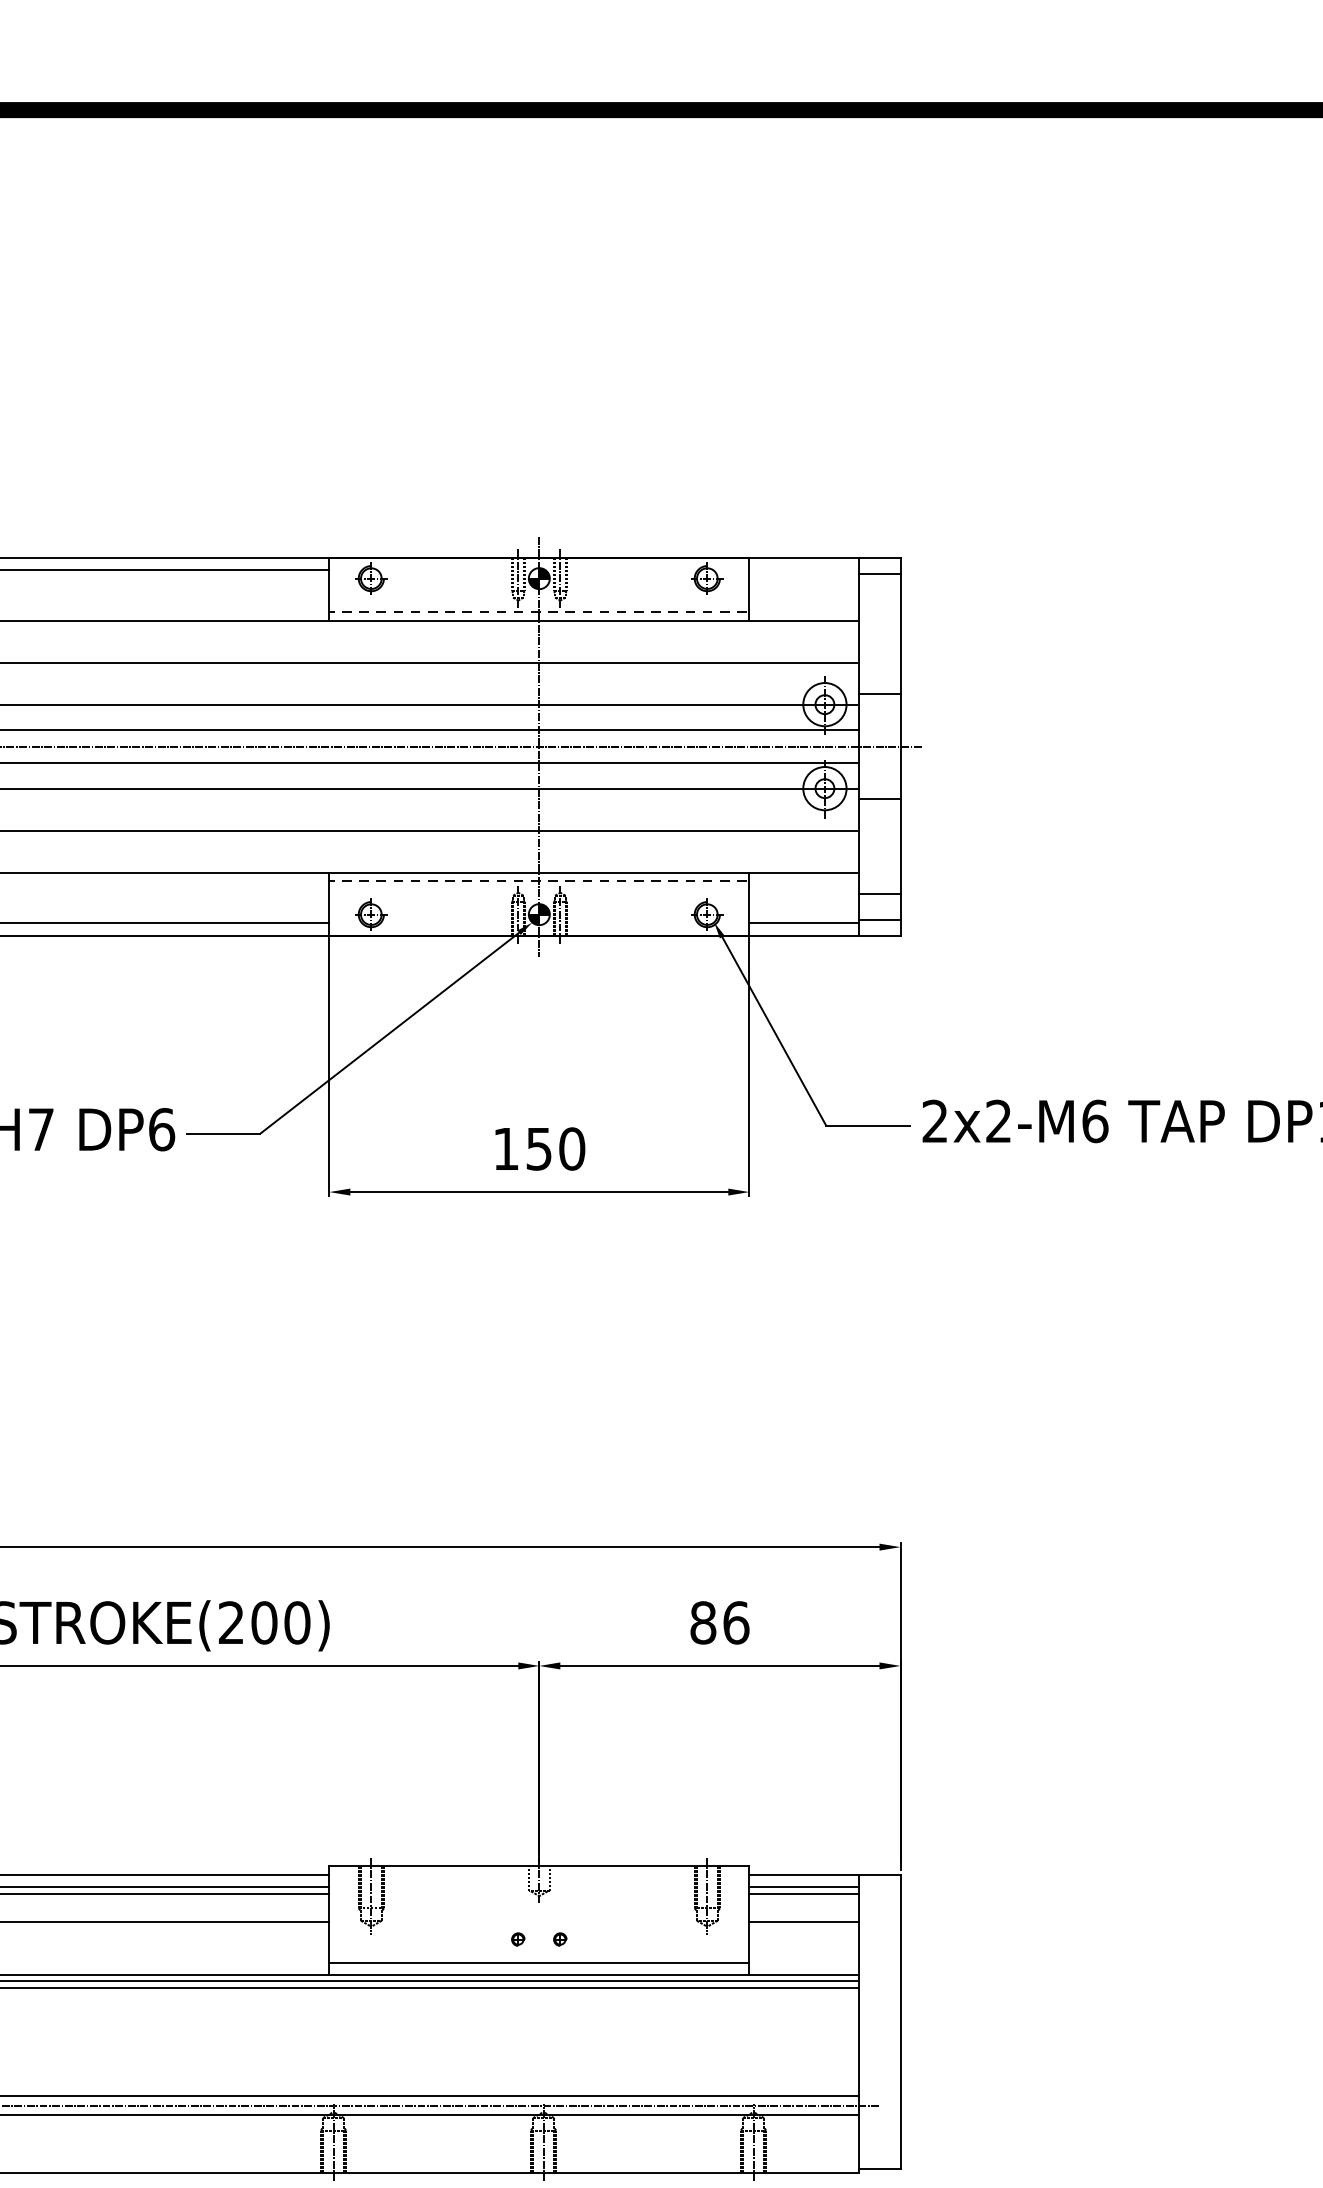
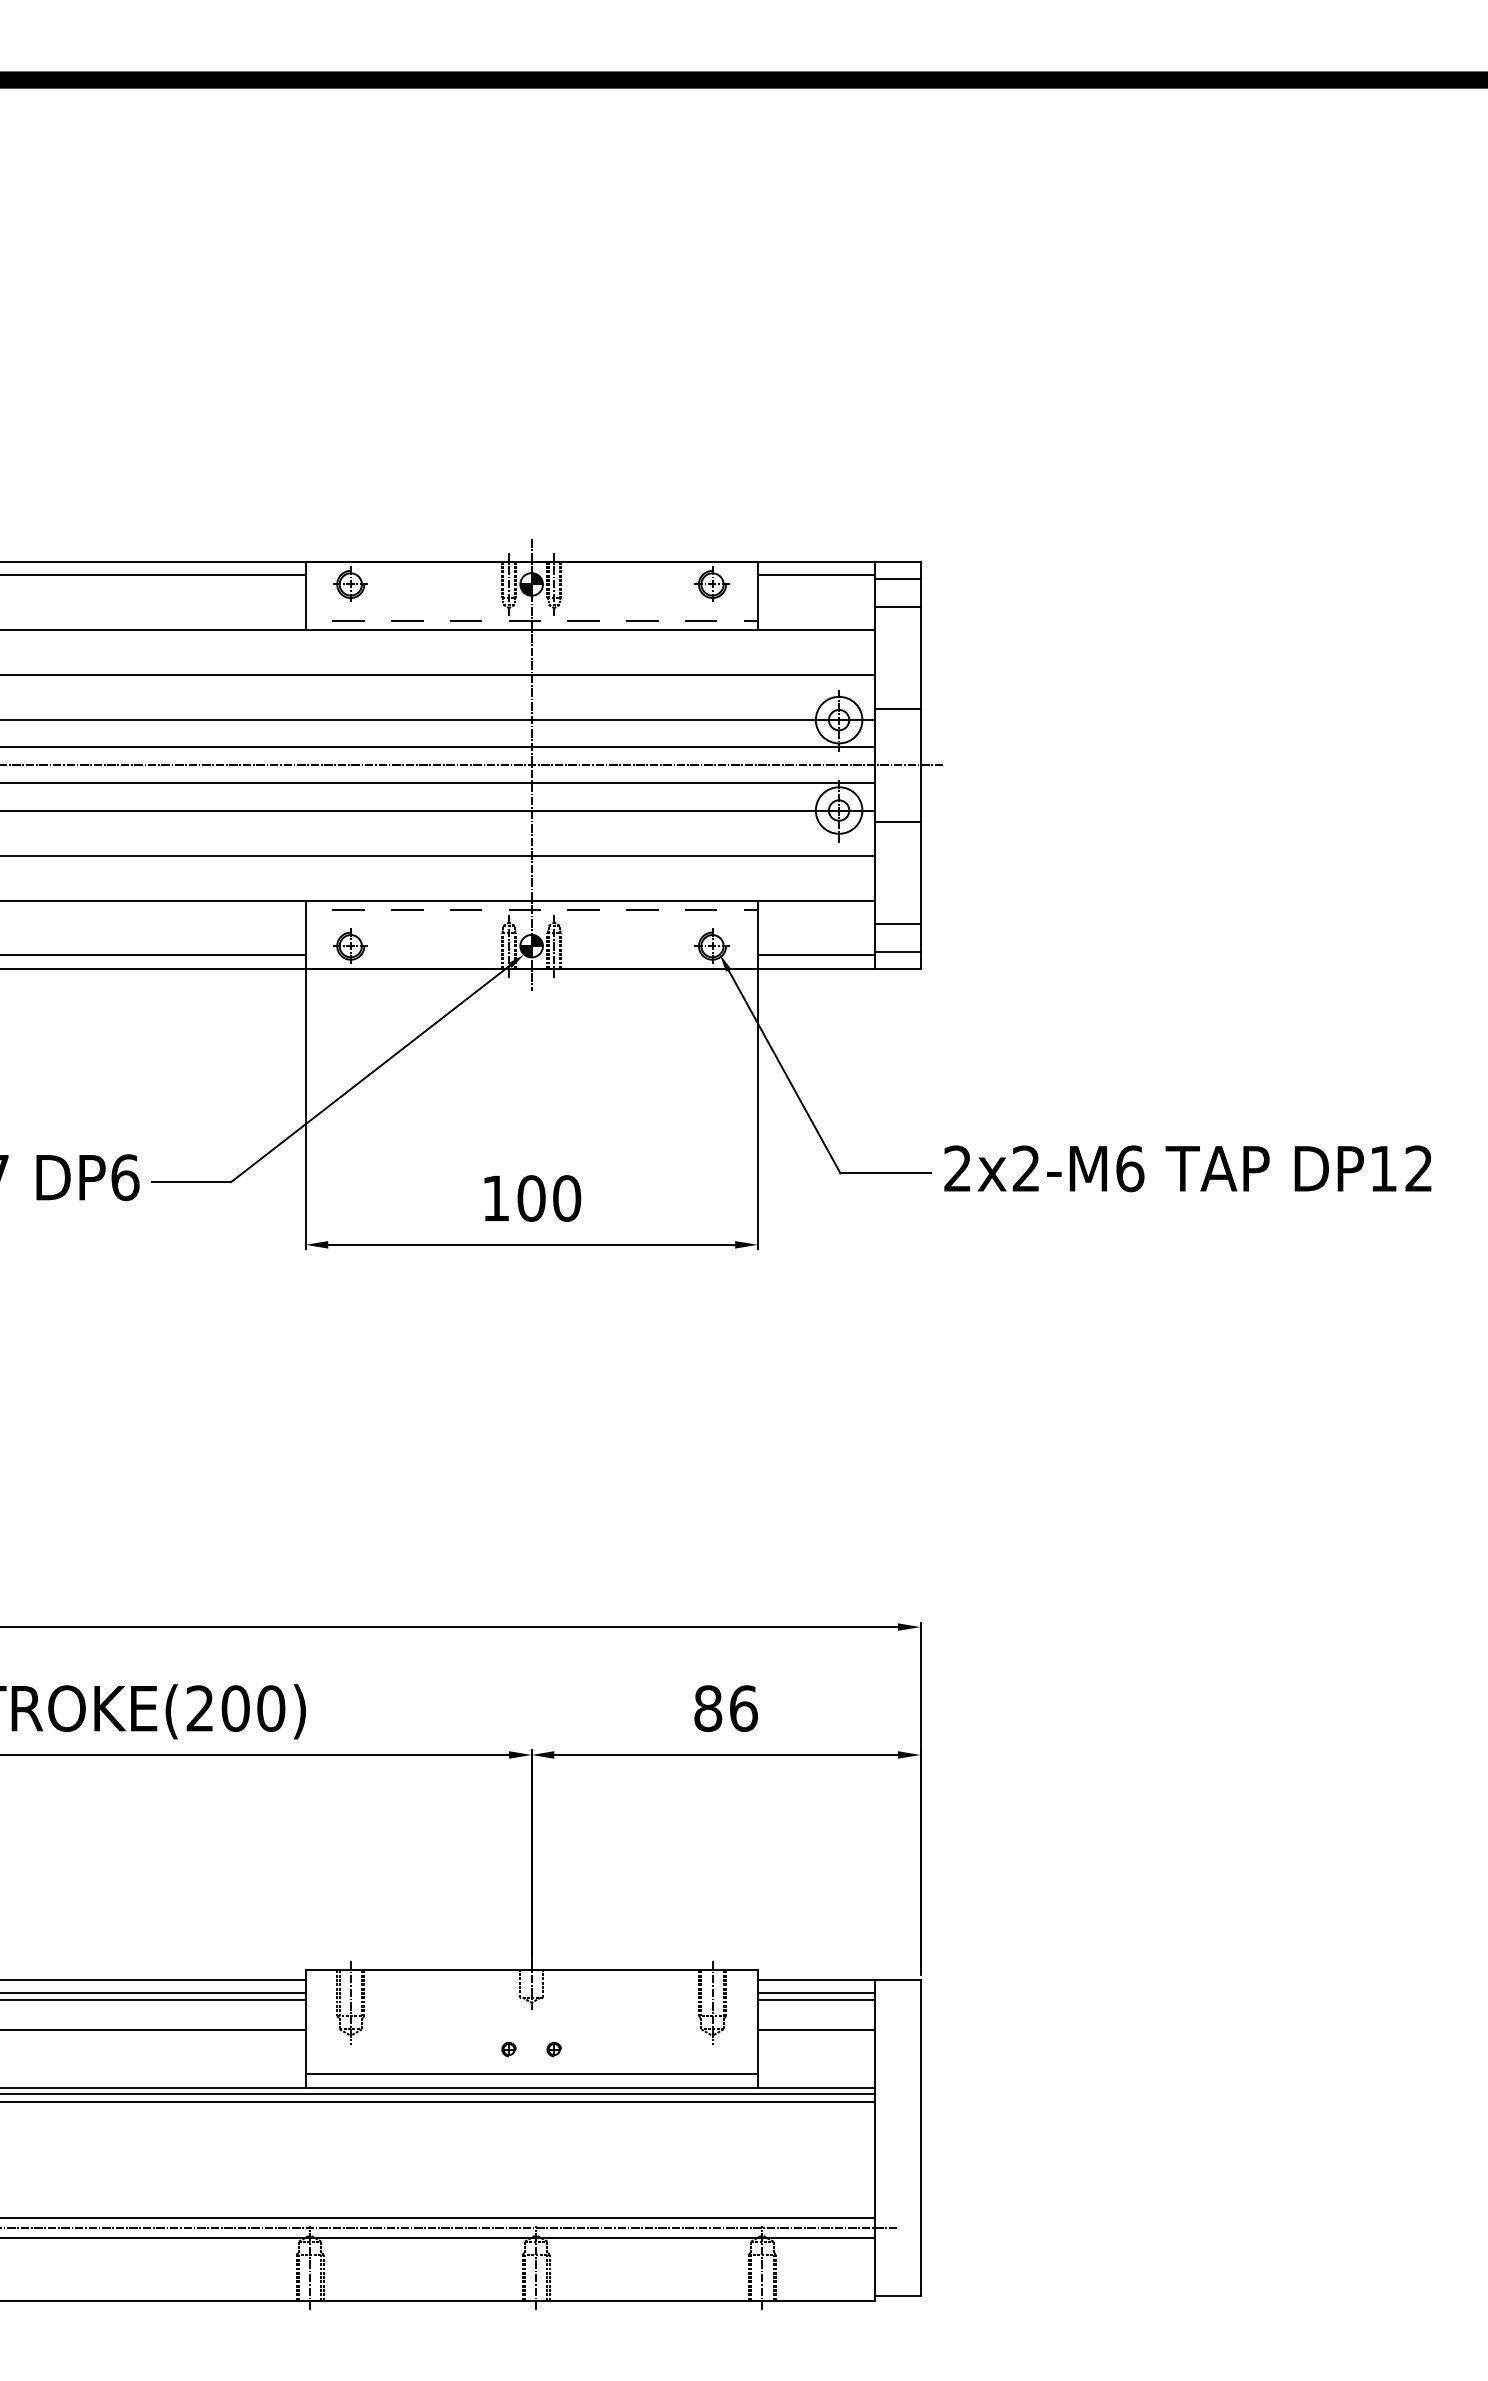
line: (803, 570) -> (816, 575), added
line: (879, 600) -> (897, 607), added
text: (539, 1149) -> (531, 1198), 150 -> 100

